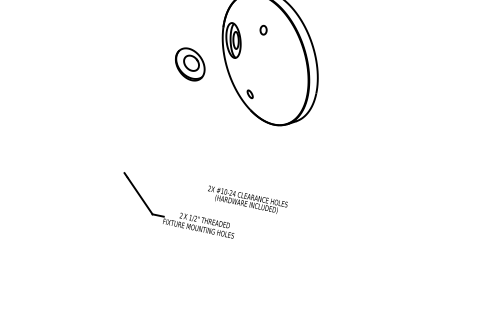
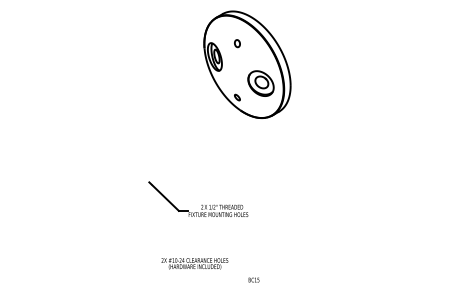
part: (189, 64) -> (260, 83), moved
text: (246, 200) -> (194, 263), moved

